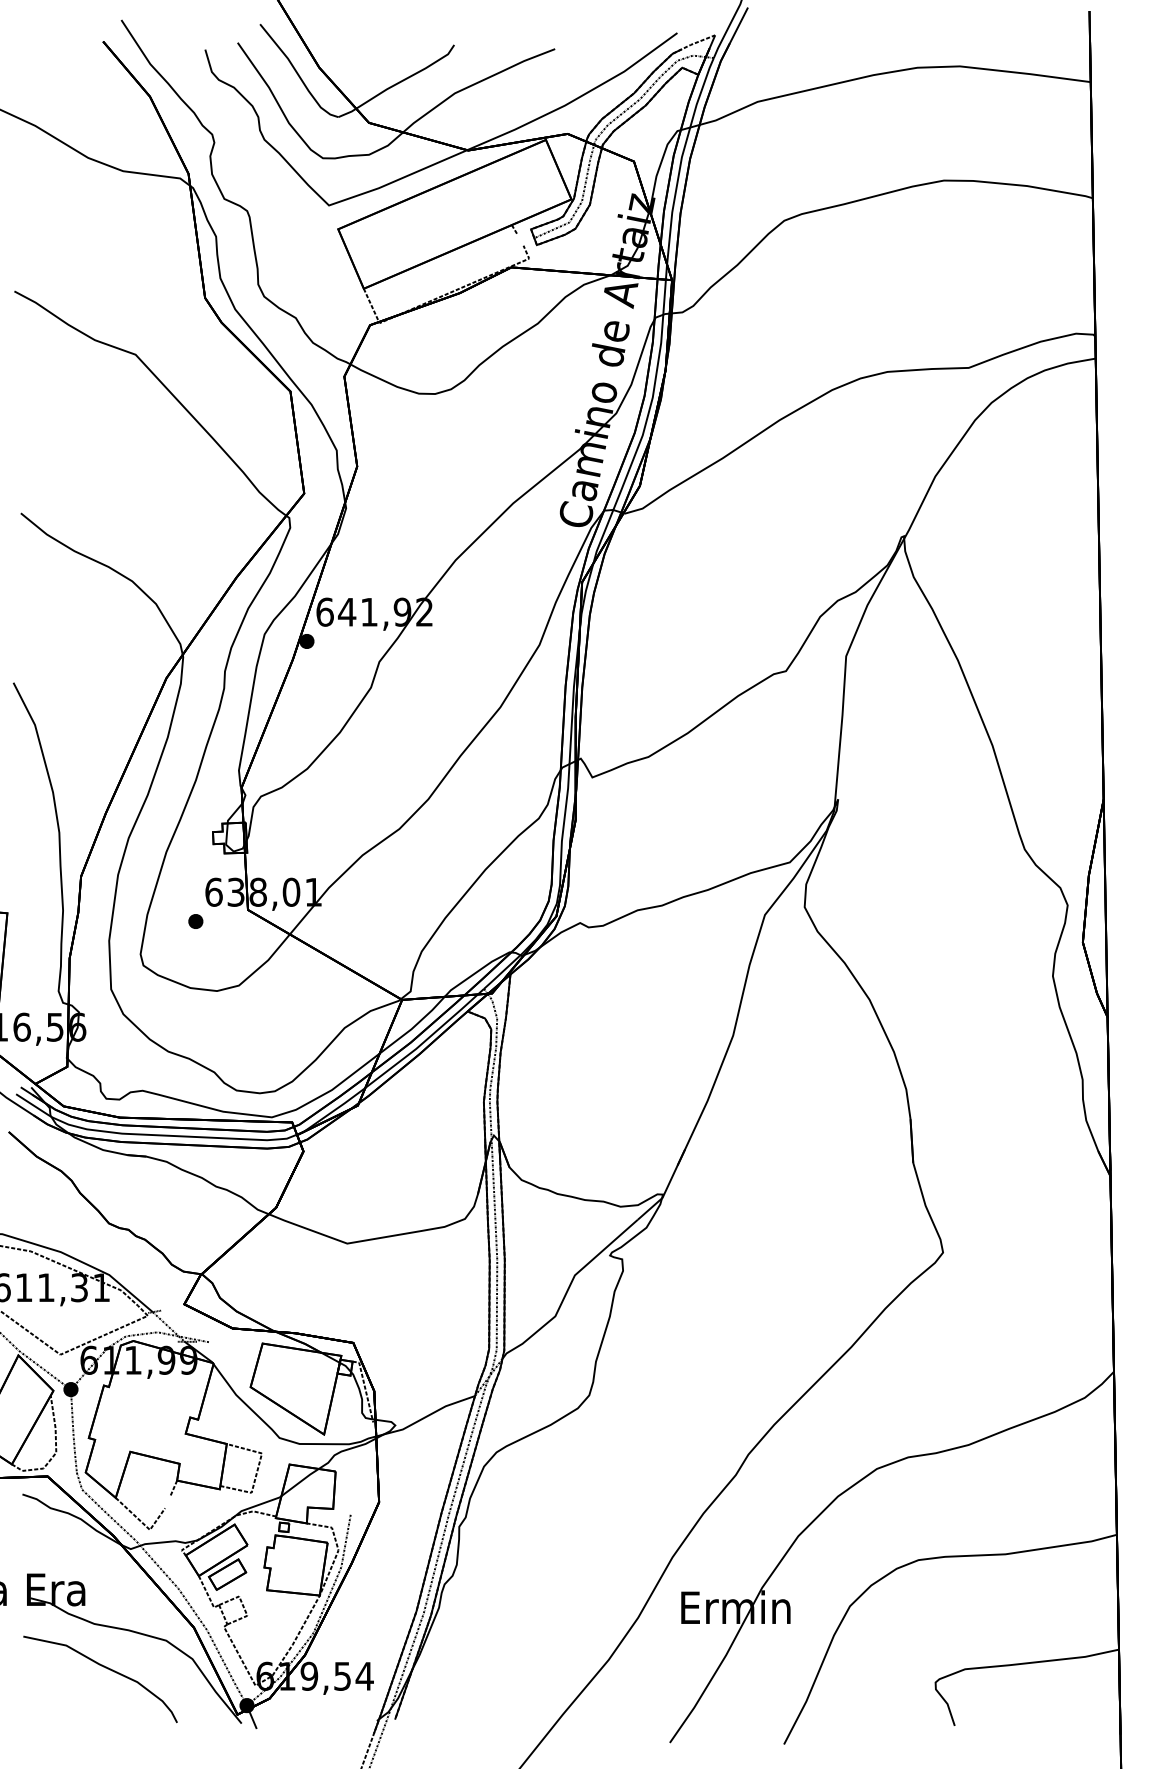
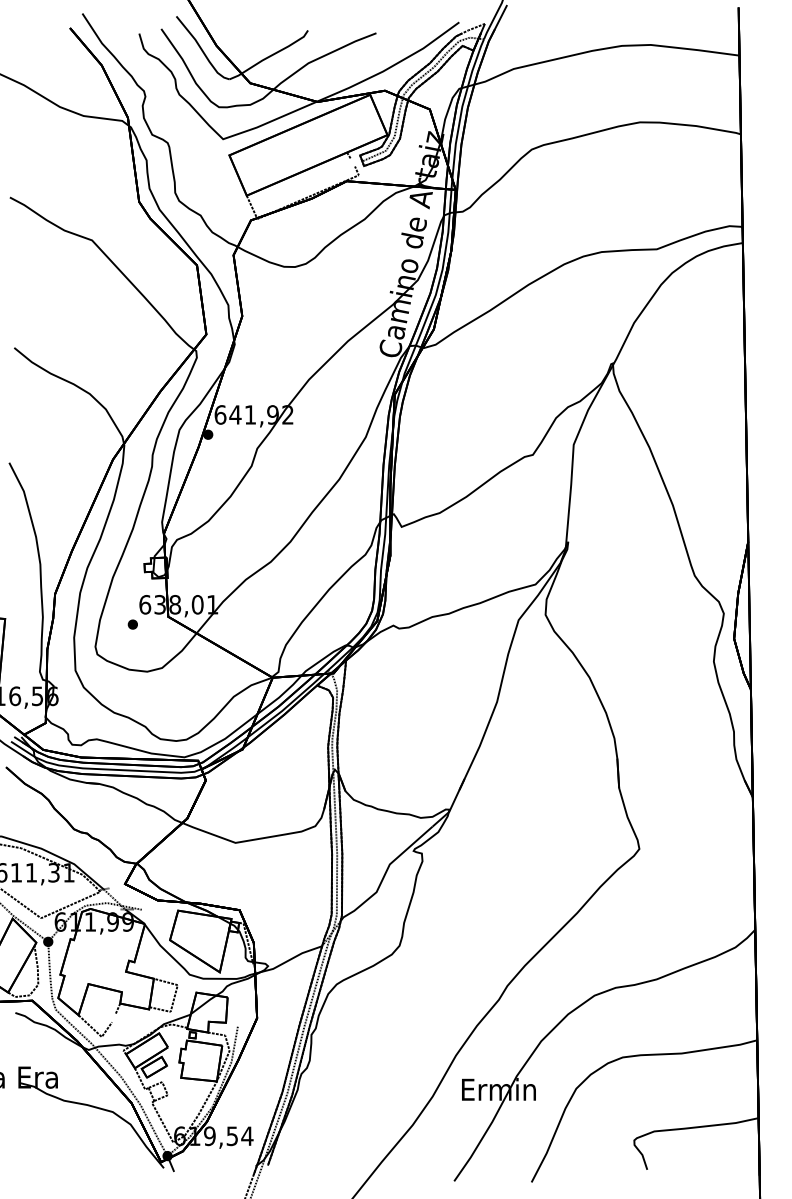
curve: (106, 1669) -> (72, 1131), removed

